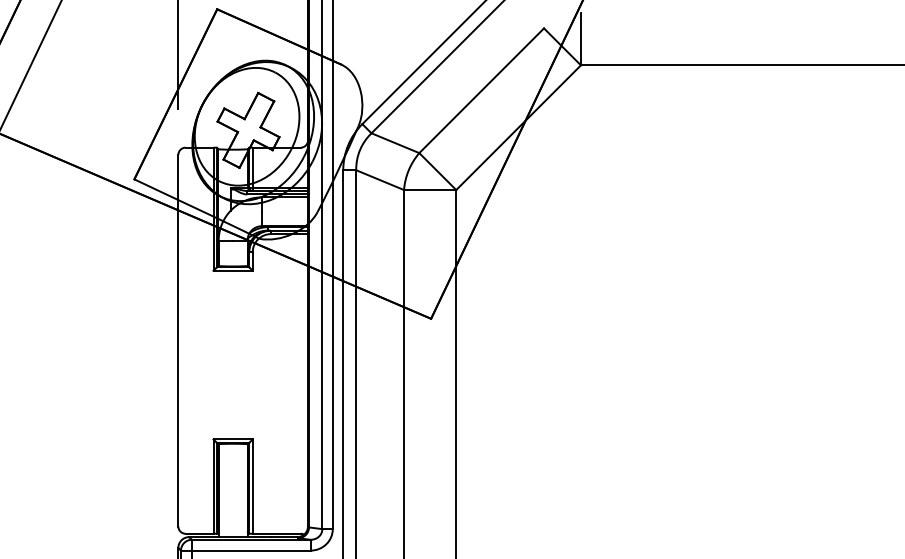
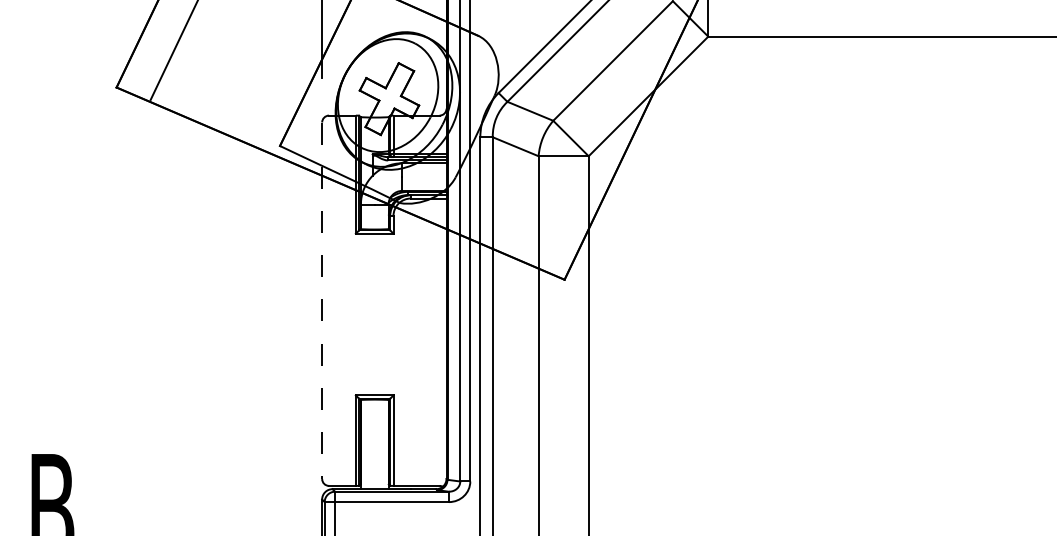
line: (178, 341) -> (322, 301), solid -> dashed

